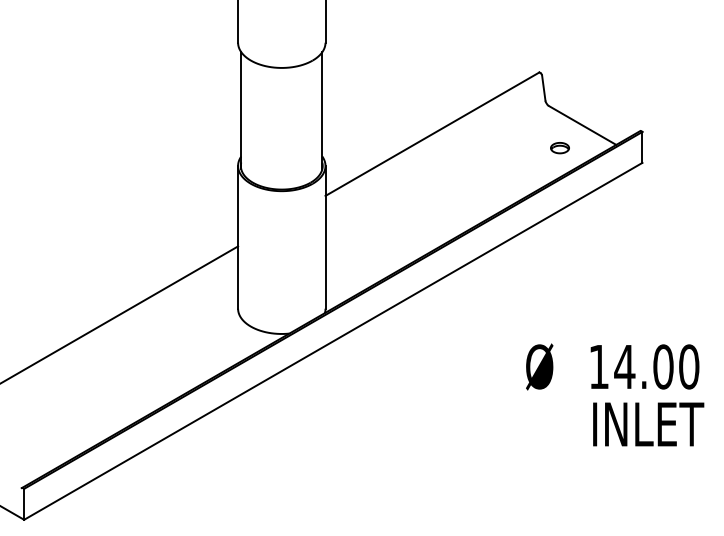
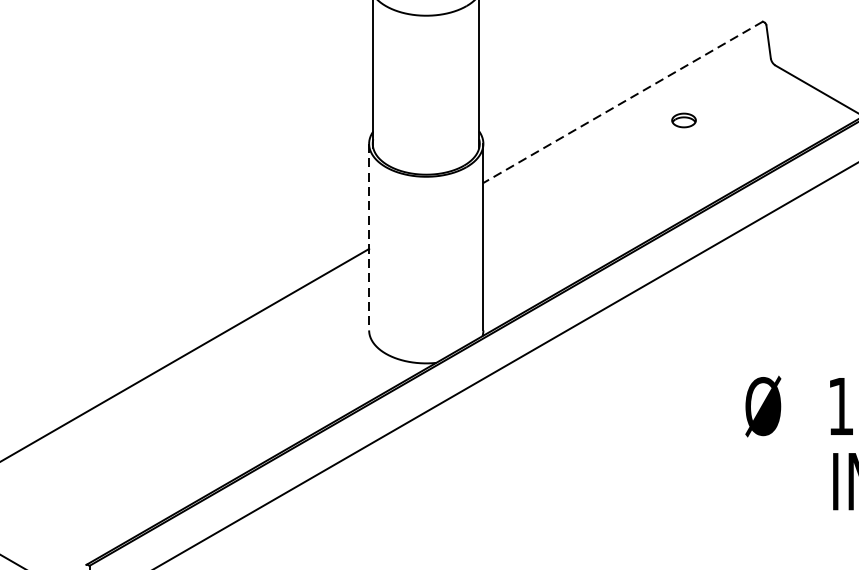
line: (432, 134) -> (623, 102), solid -> dashed
part: (559, 148) -> (683, 120), moved
line: (238, 237) -> (369, 237), solid -> dashed

